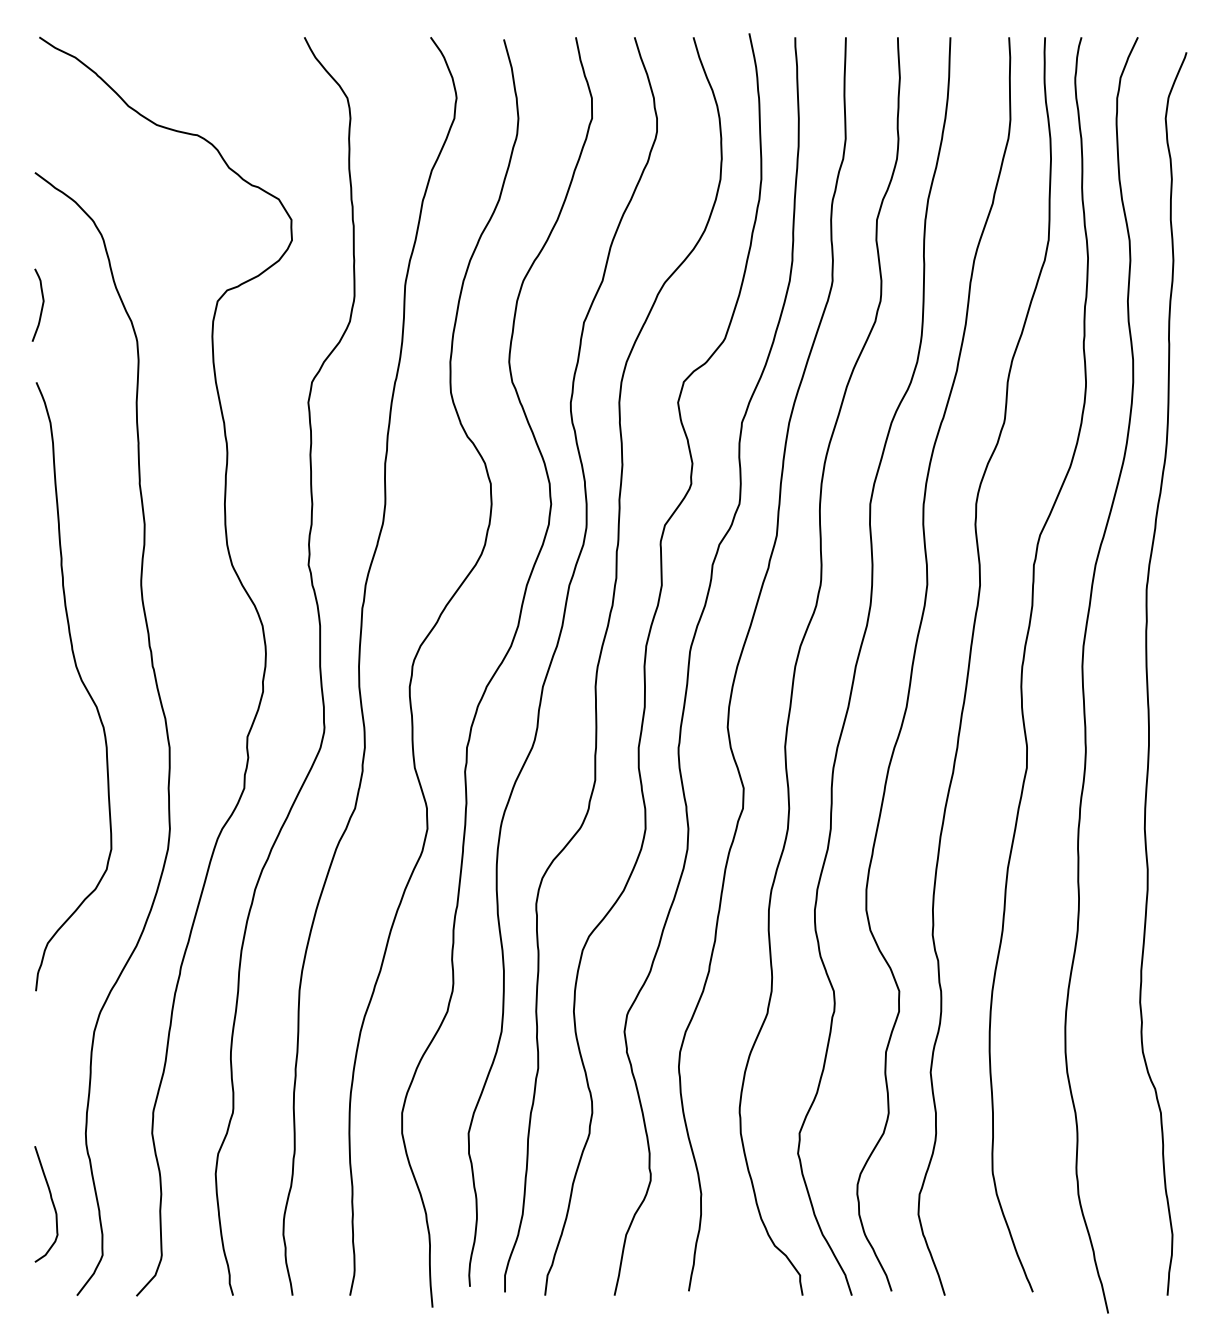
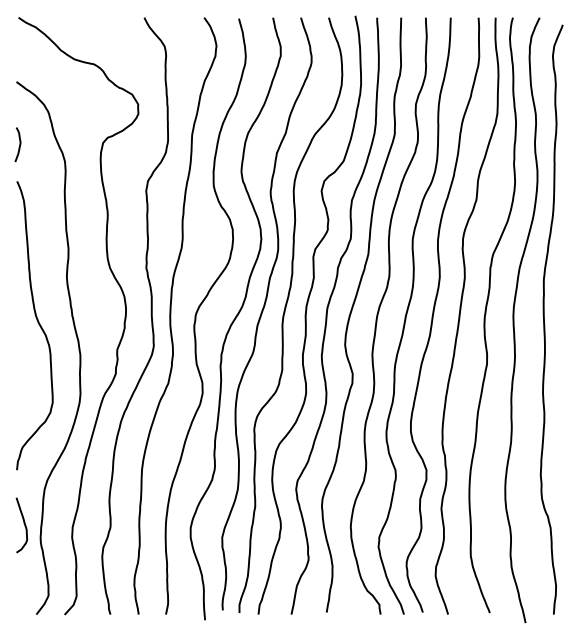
curve: (49, 1200) -> (23, 523), moved

